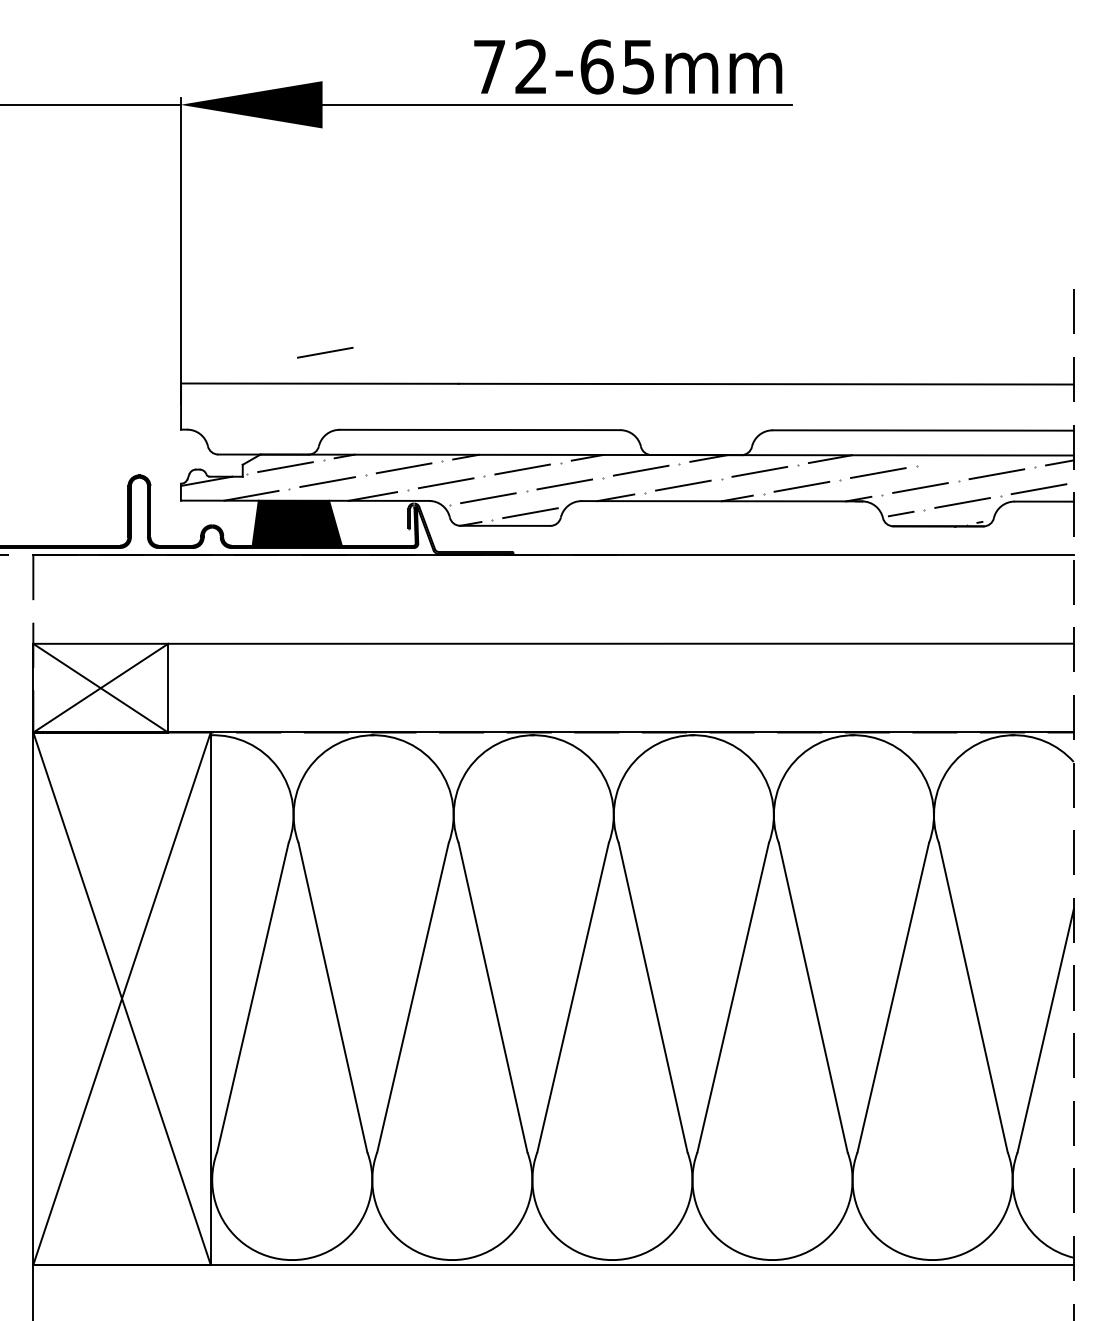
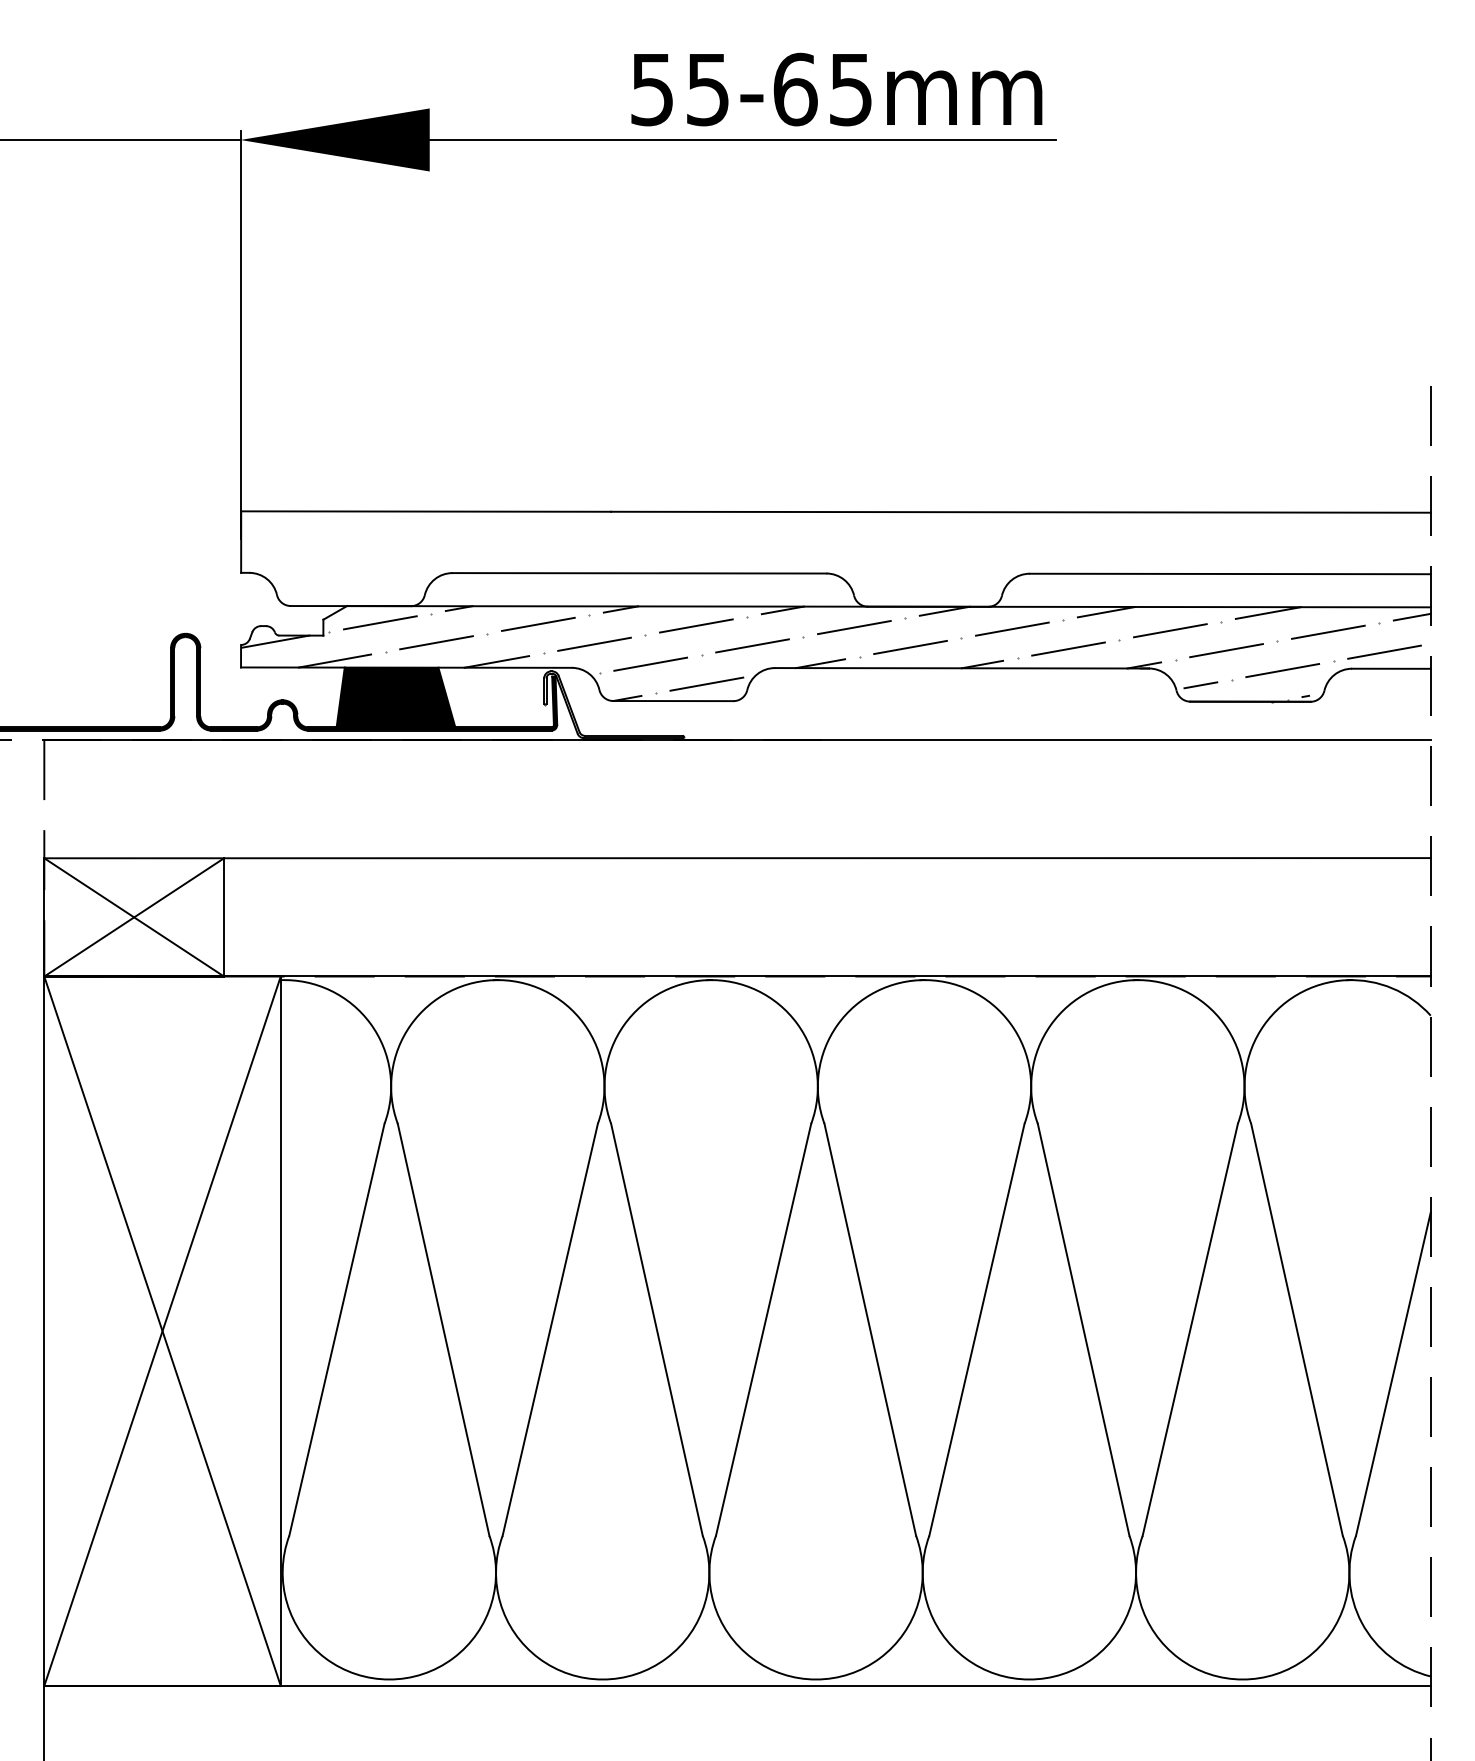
text: (509, 66) -> (679, 89), 72-65mm -> 55-65mm
line: (325, 352) -> (433, 469), removed
line: (951, 459) -> (1268, 612), added

